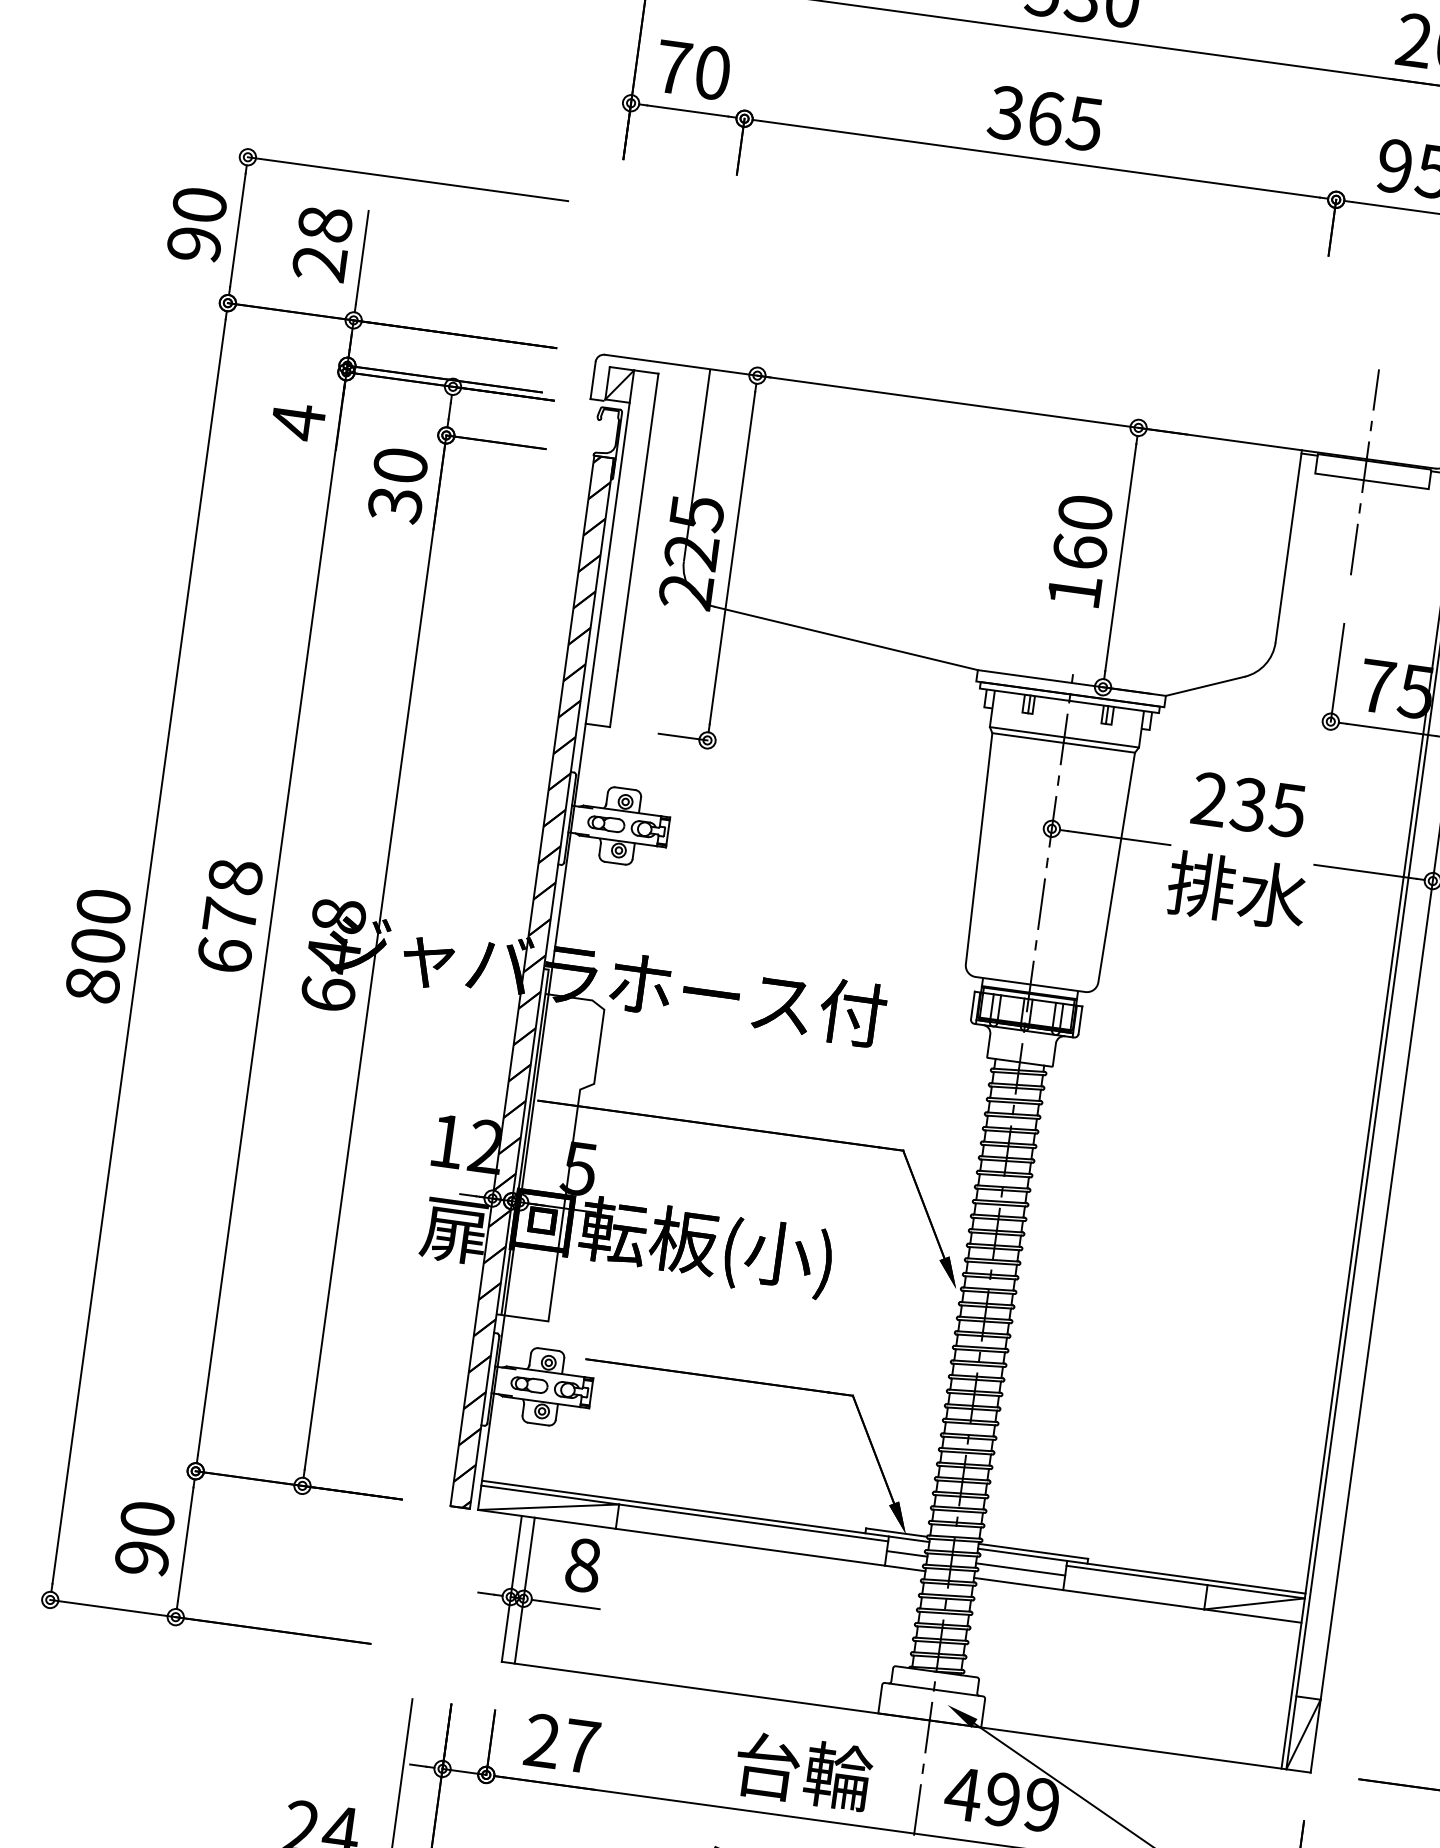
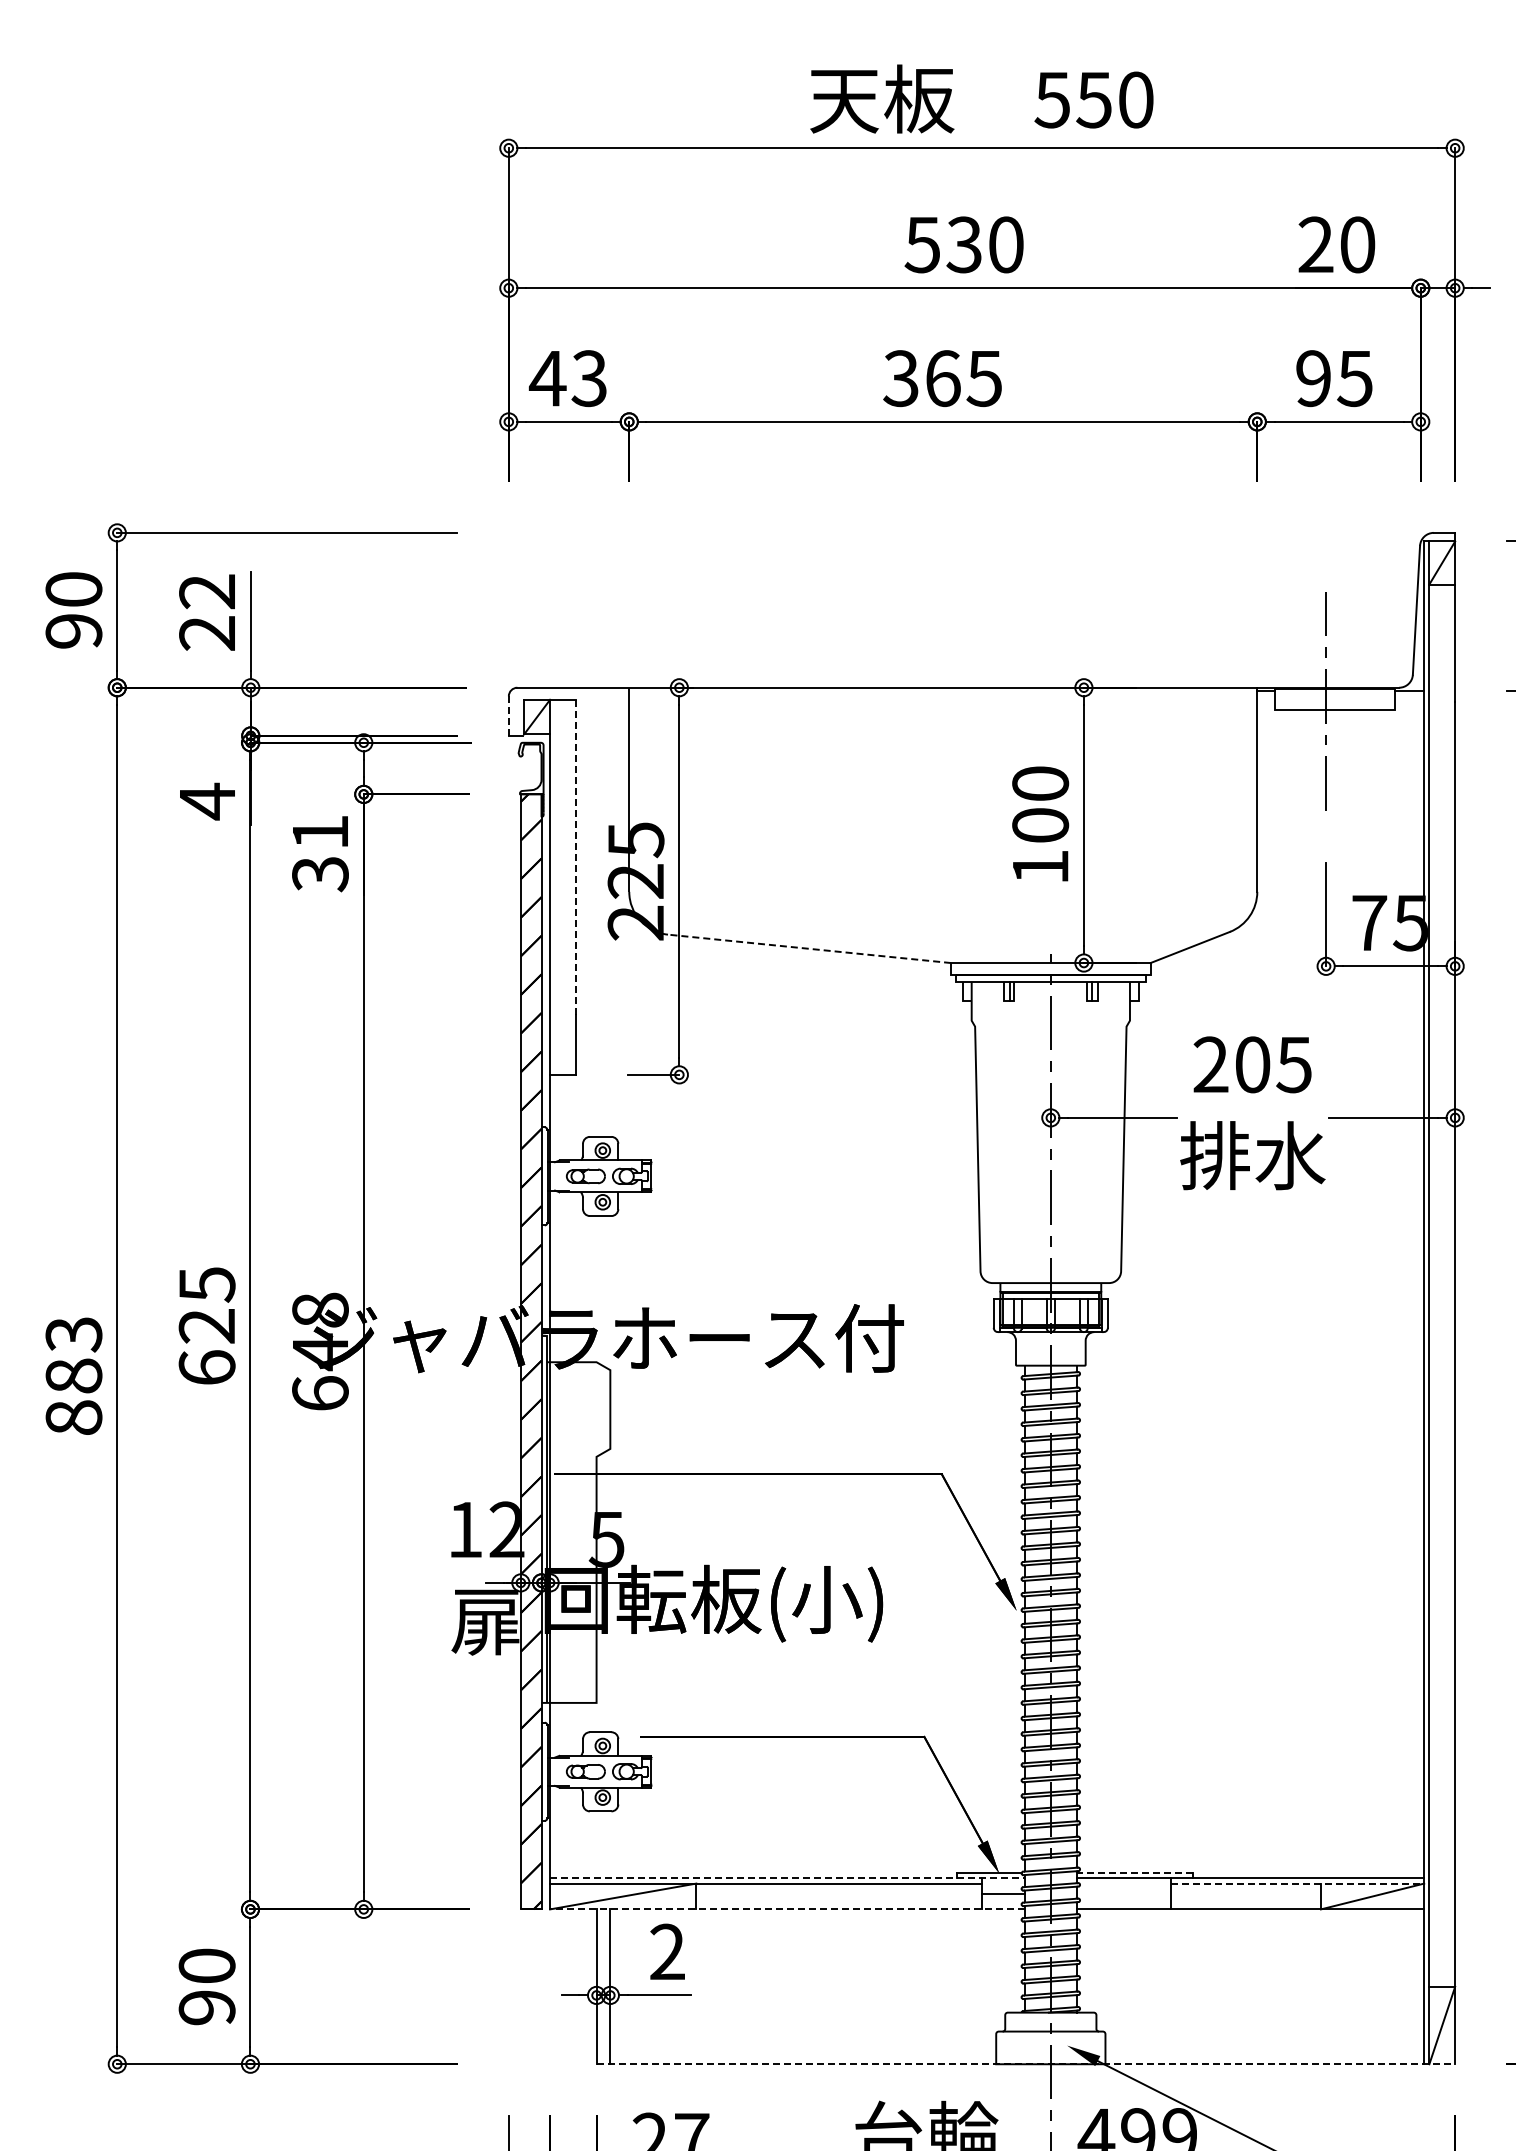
text: (691, 69) -> (567, 378), 70 -> 43
text: (325, 224) -> (207, 591), 28 -> 22
line: (592, 380) -> (508, 716), solid -> dashed
text: (400, 465) -> (320, 832), 30 -> 31
line: (637, 522) -> (575, 857), solid -> dashed
text: (1080, 551) -> (1040, 824), 160 -> 100
line: (846, 638) -> (809, 948), solid -> dashed
line: (1064, 737) -> (1050, 1020), removed
line: (1063, 742) -> (1050, 1026), removed
text: (1248, 804) -> (1252, 1064), 235 -> 205
text: (232, 896) -> (206, 1305), 678 -> 625
text: (100, 926) -> (73, 1355), 800 -> 883
line: (706, 1511) -> (788, 1878), solid -> dashed
line: (701, 1540) -> (787, 1909), solid -> dashed
line: (1033, 1551) -> (1134, 1873), solid -> dashed
text: (583, 1564) -> (667, 1951), 8 -> 2
line: (1020, 1568) -> (1123, 1893), removed
line: (1186, 1582) -> (1298, 1883), solid -> dashed
line: (906, 1717) -> (1026, 2064), solid -> dashed

